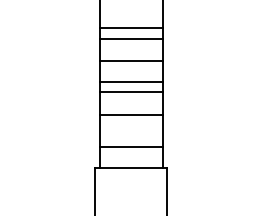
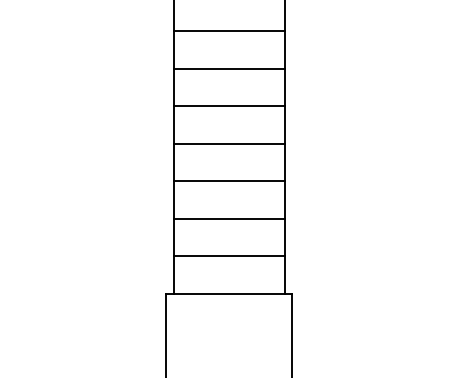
line: (130, 27) -> (228, 30), moved
line: (130, 91) -> (228, 181), moved
line: (130, 115) -> (228, 219), moved

